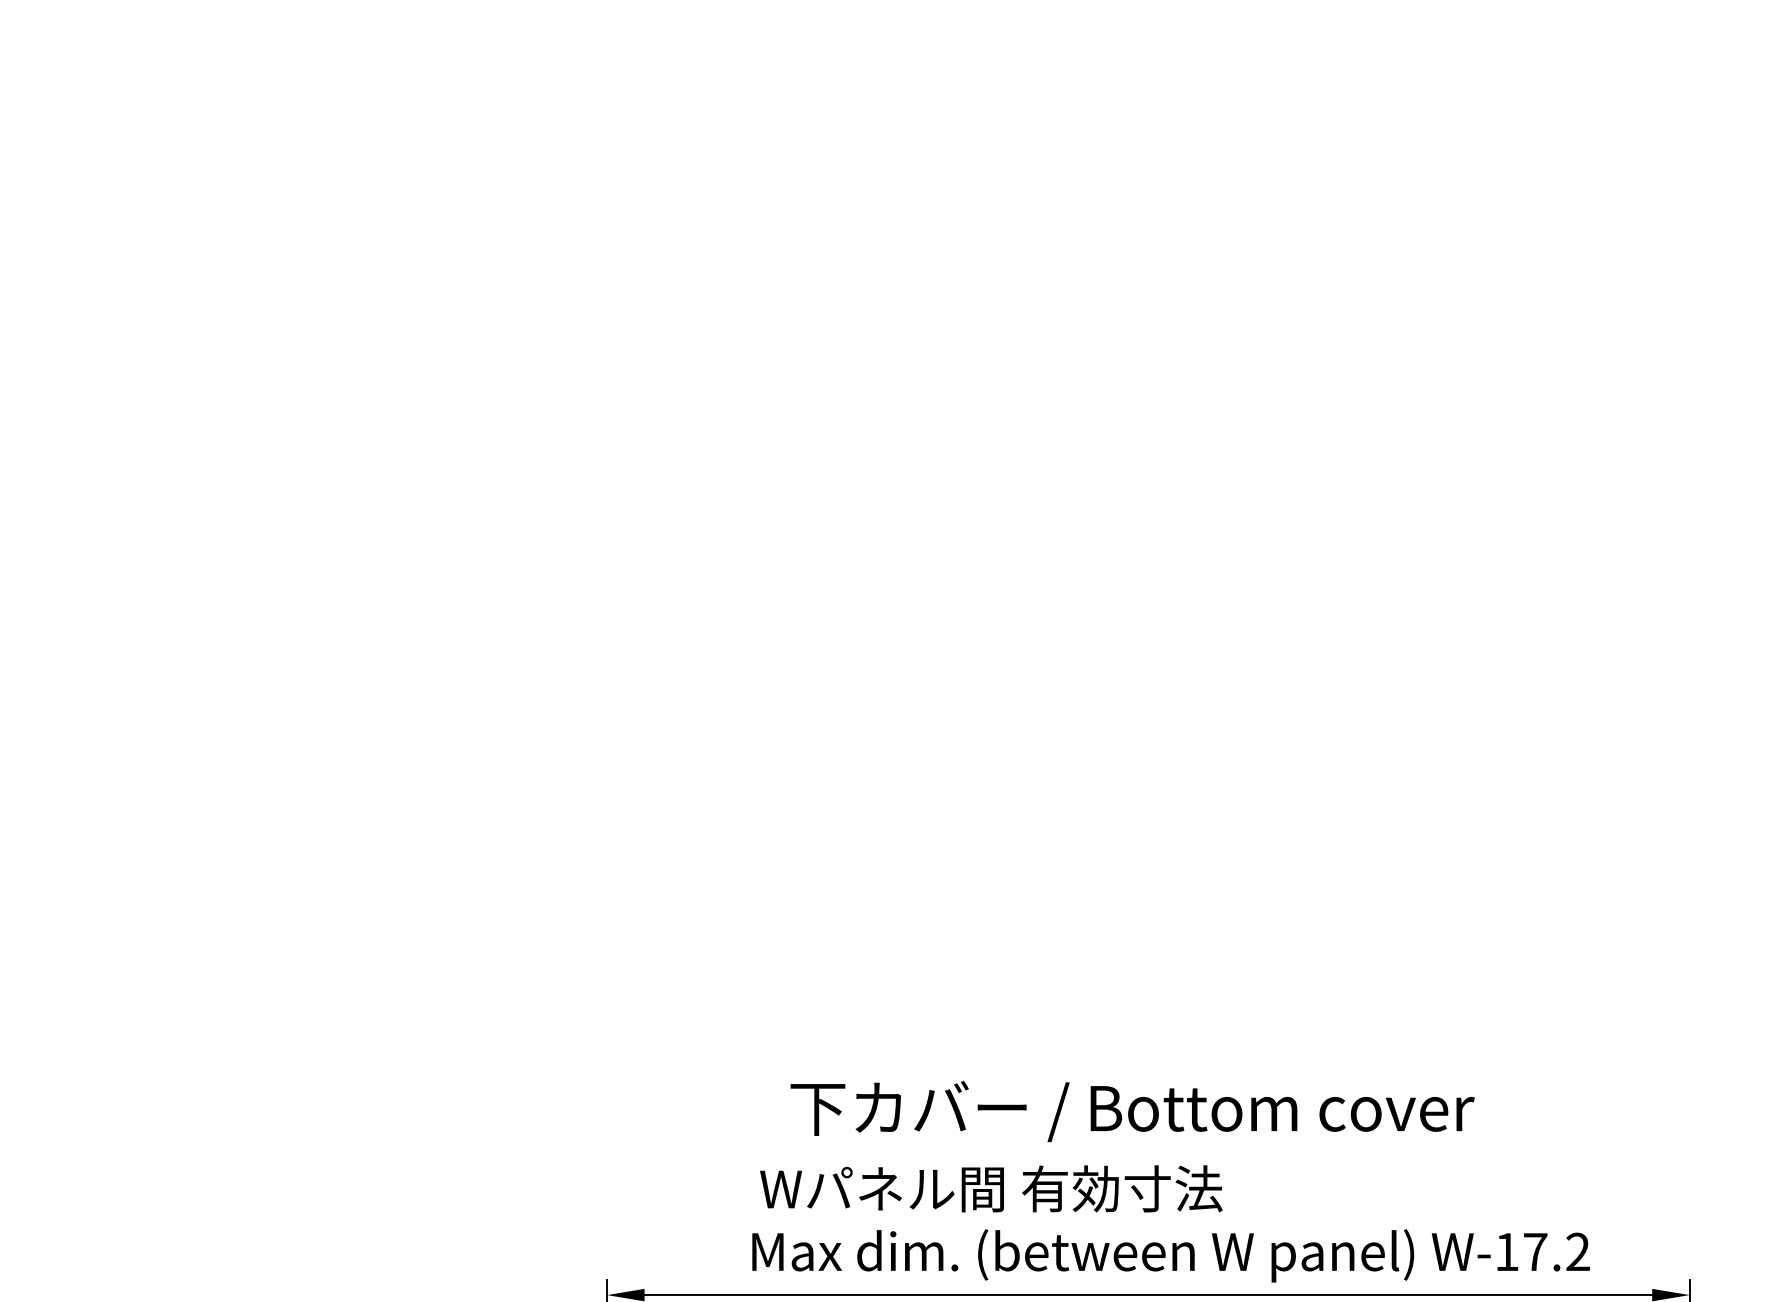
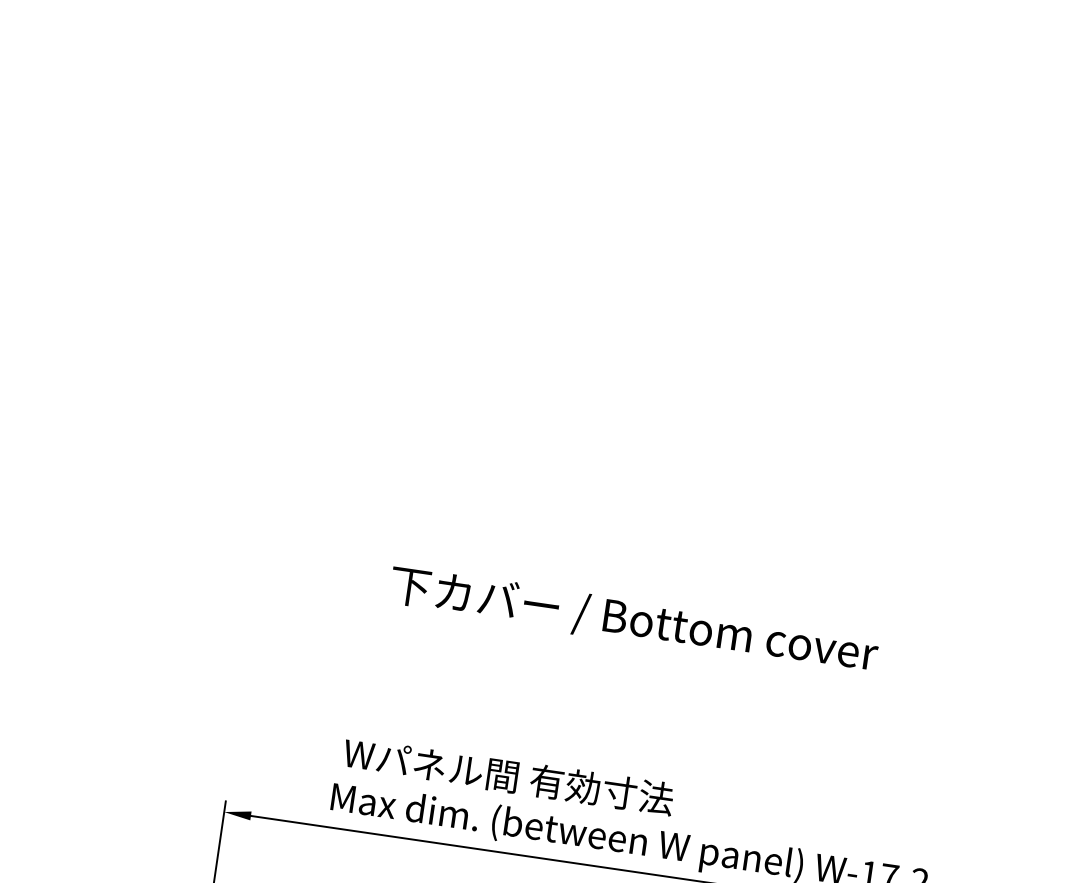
text: (1132, 1111) -> (633, 621), moved

